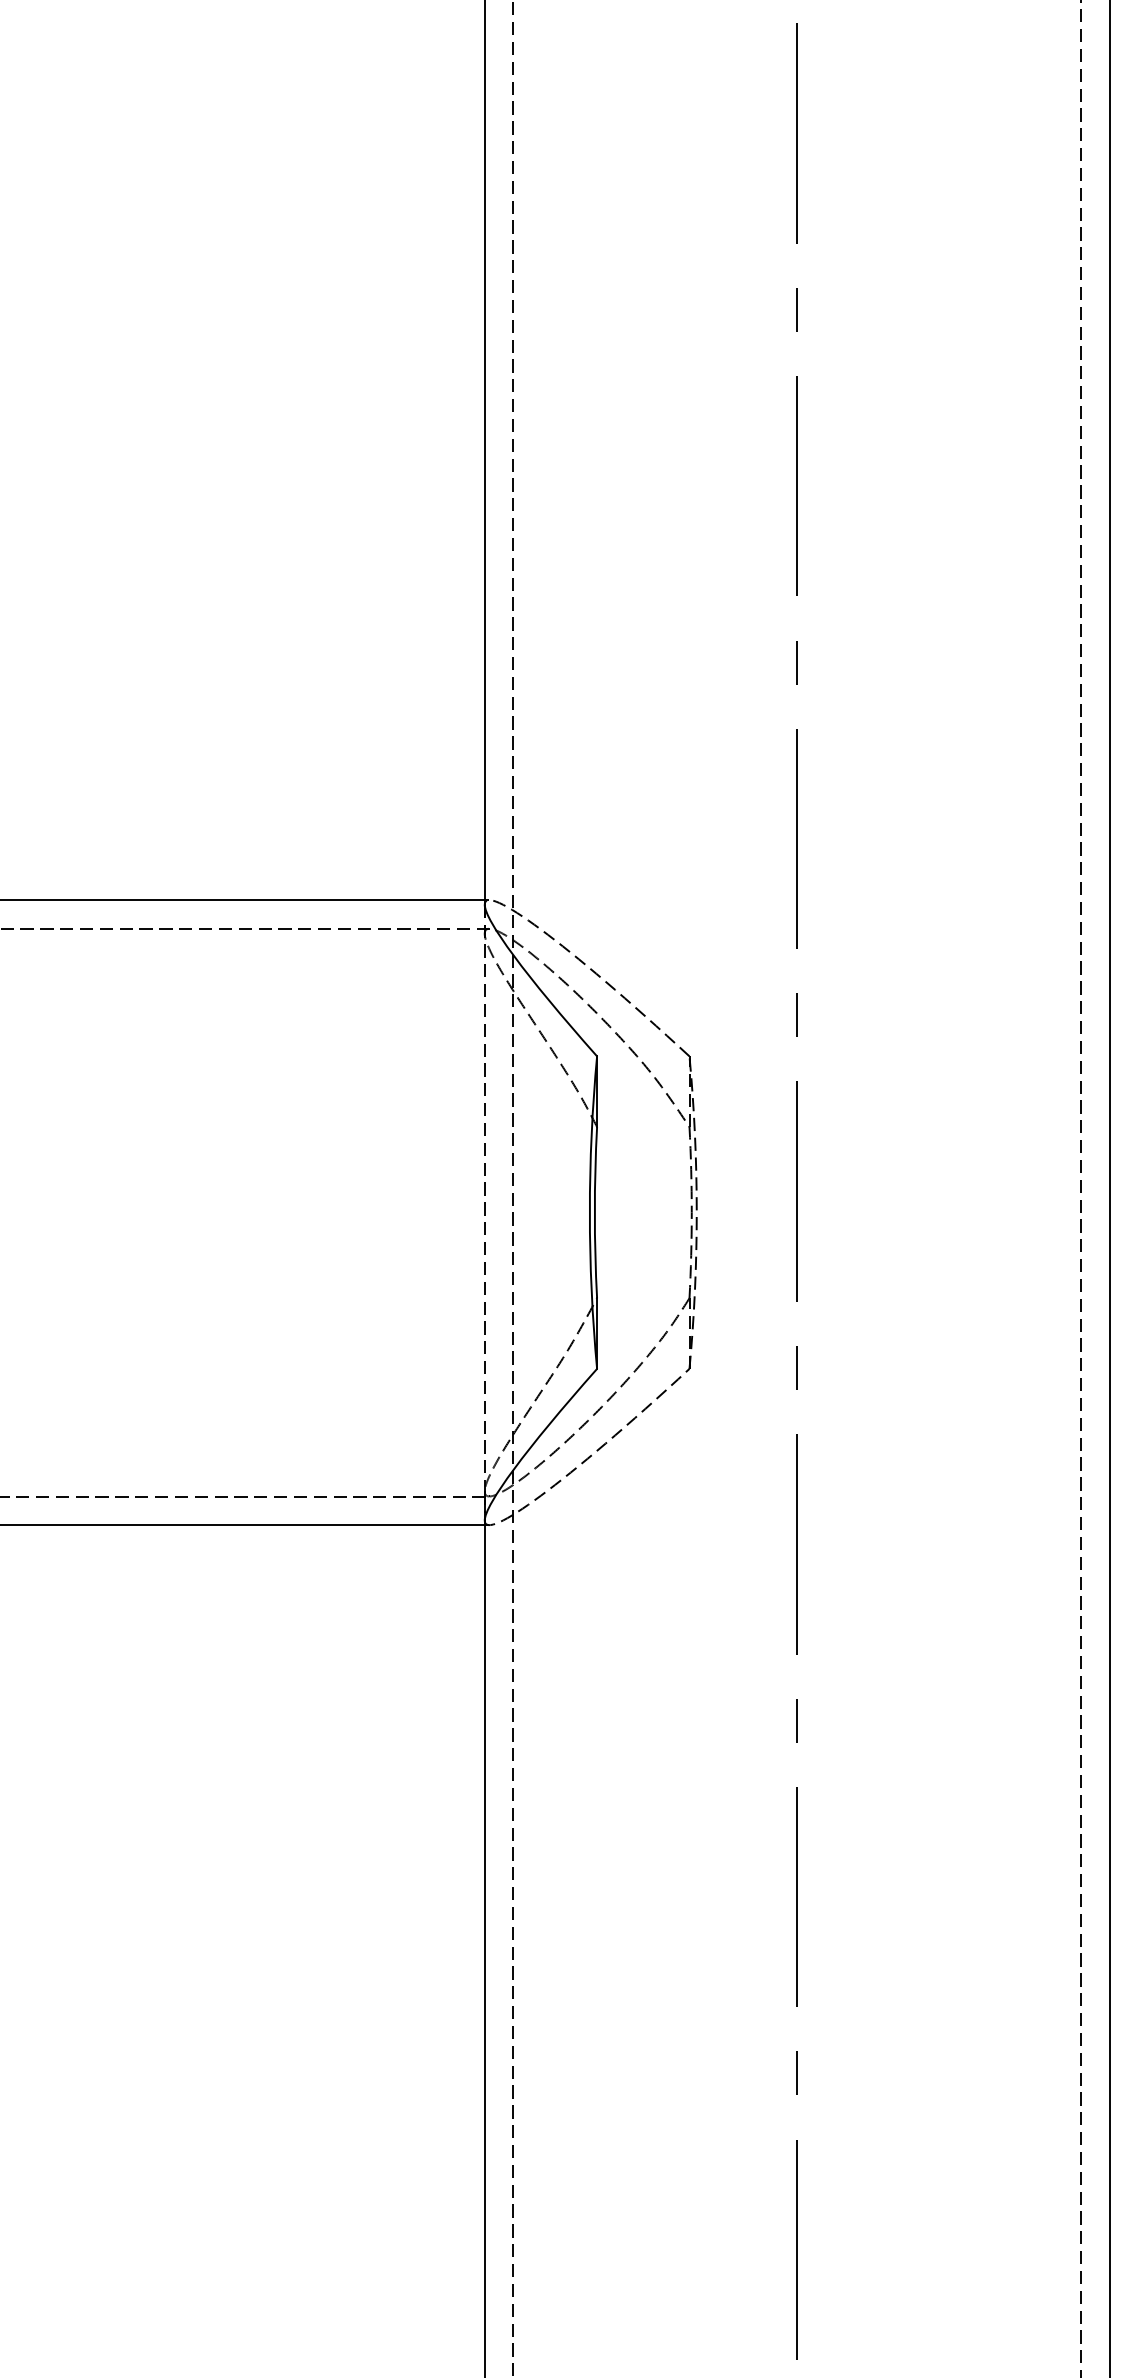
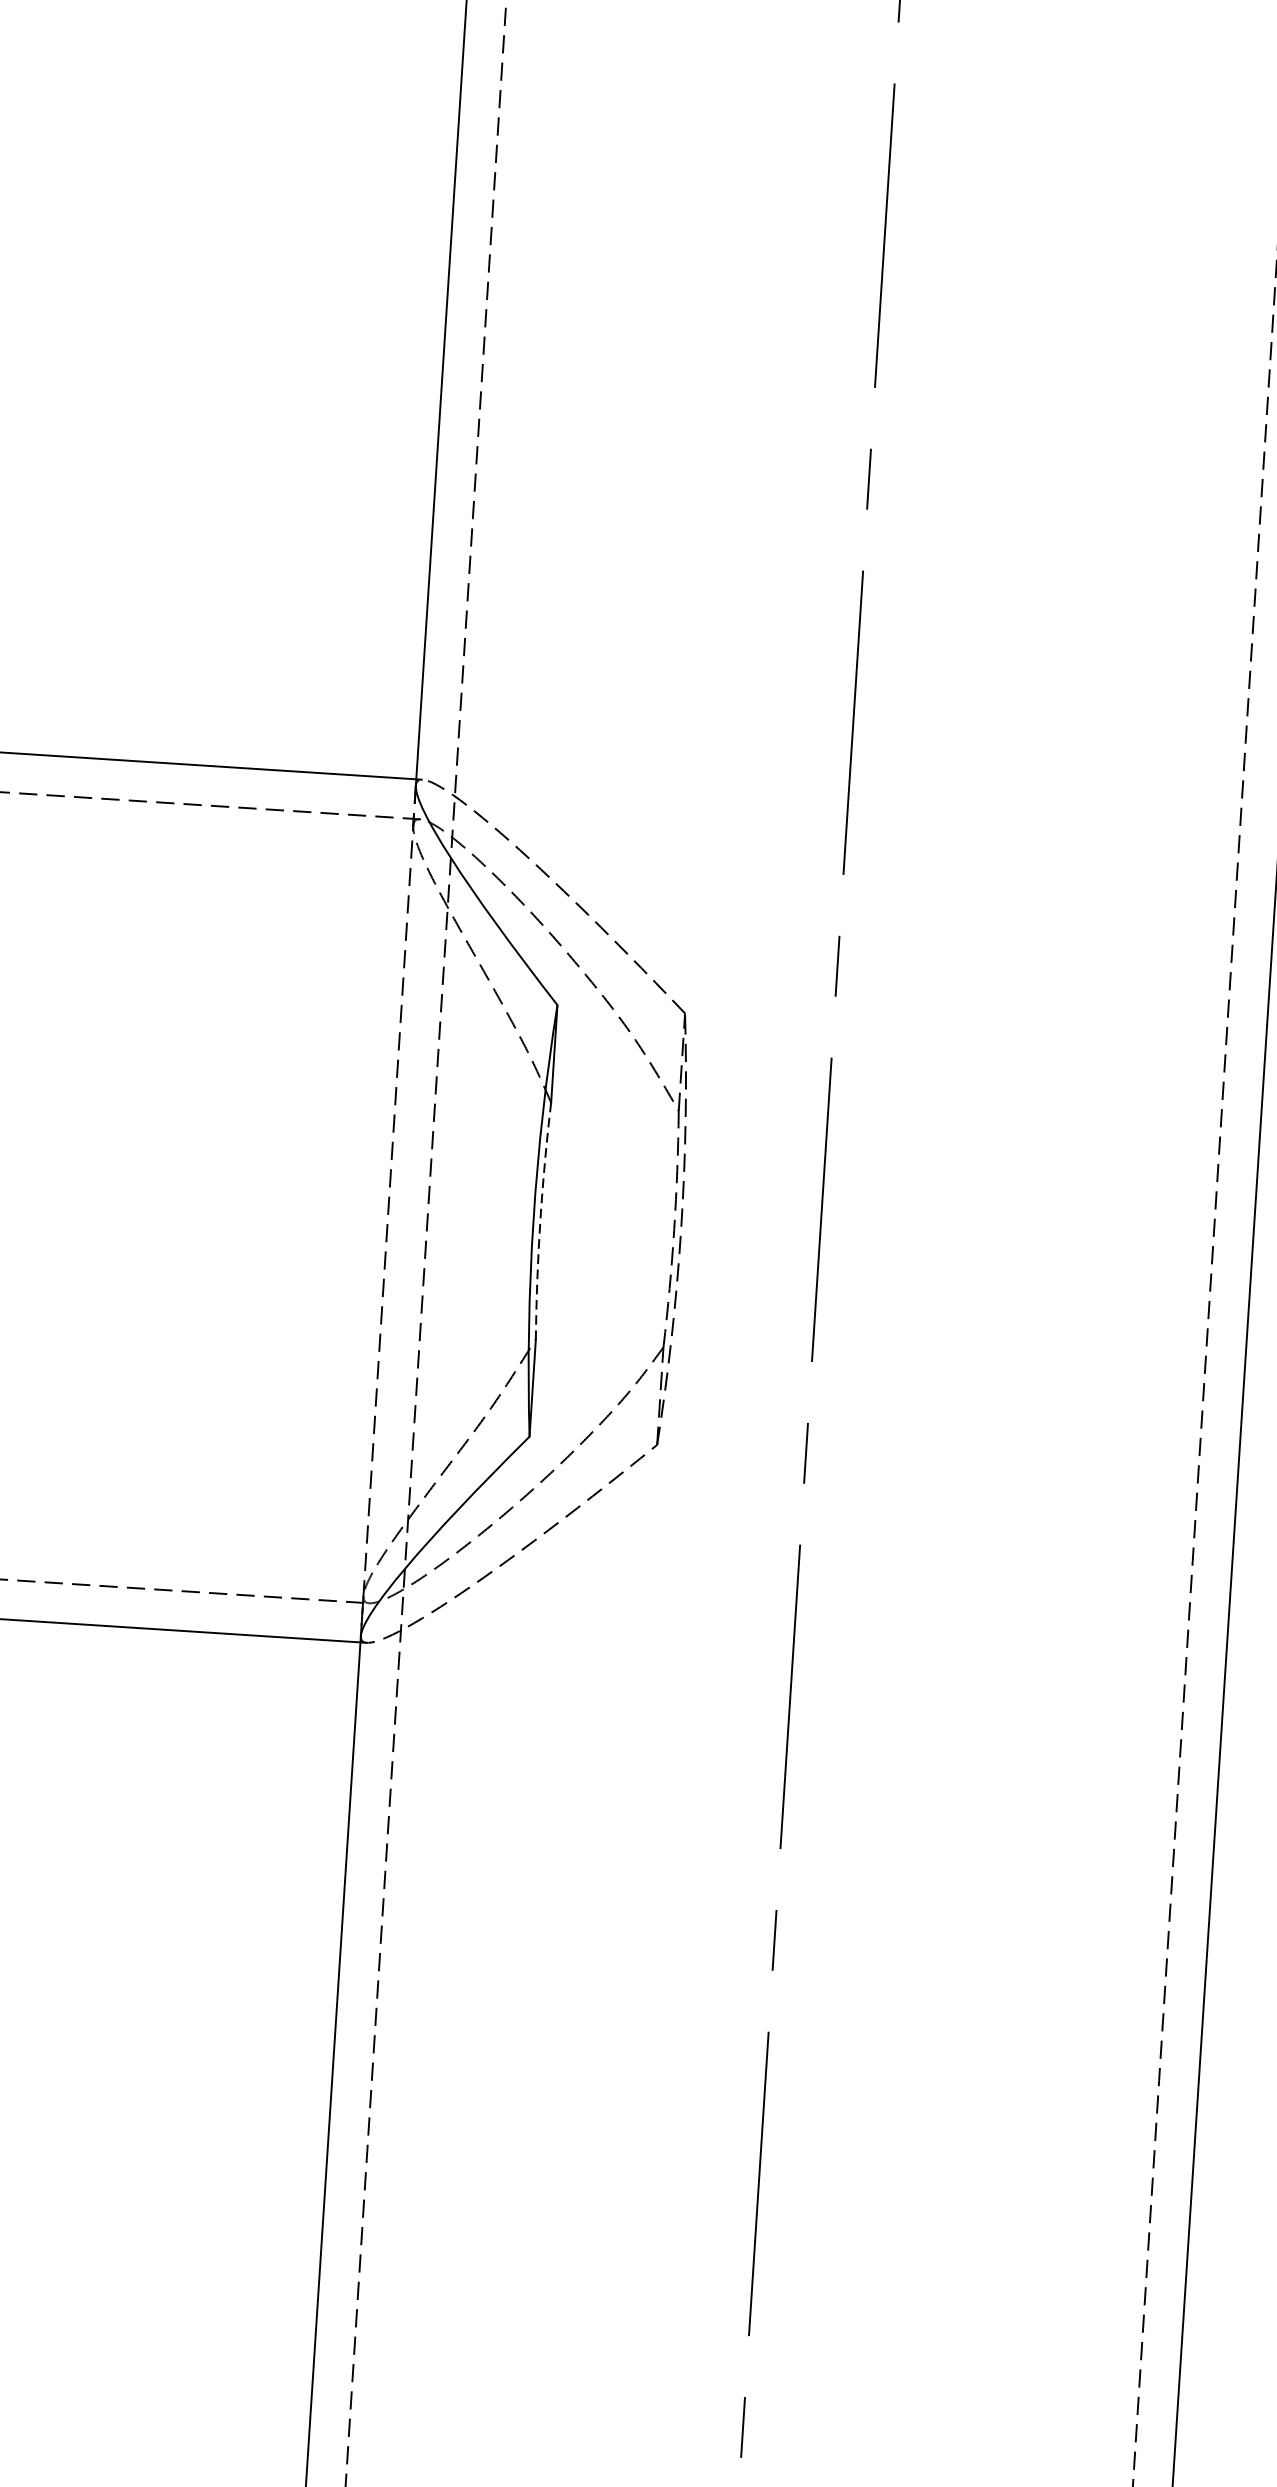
arc: (594, 1212) -> (539, 1220), solid -> dashed

